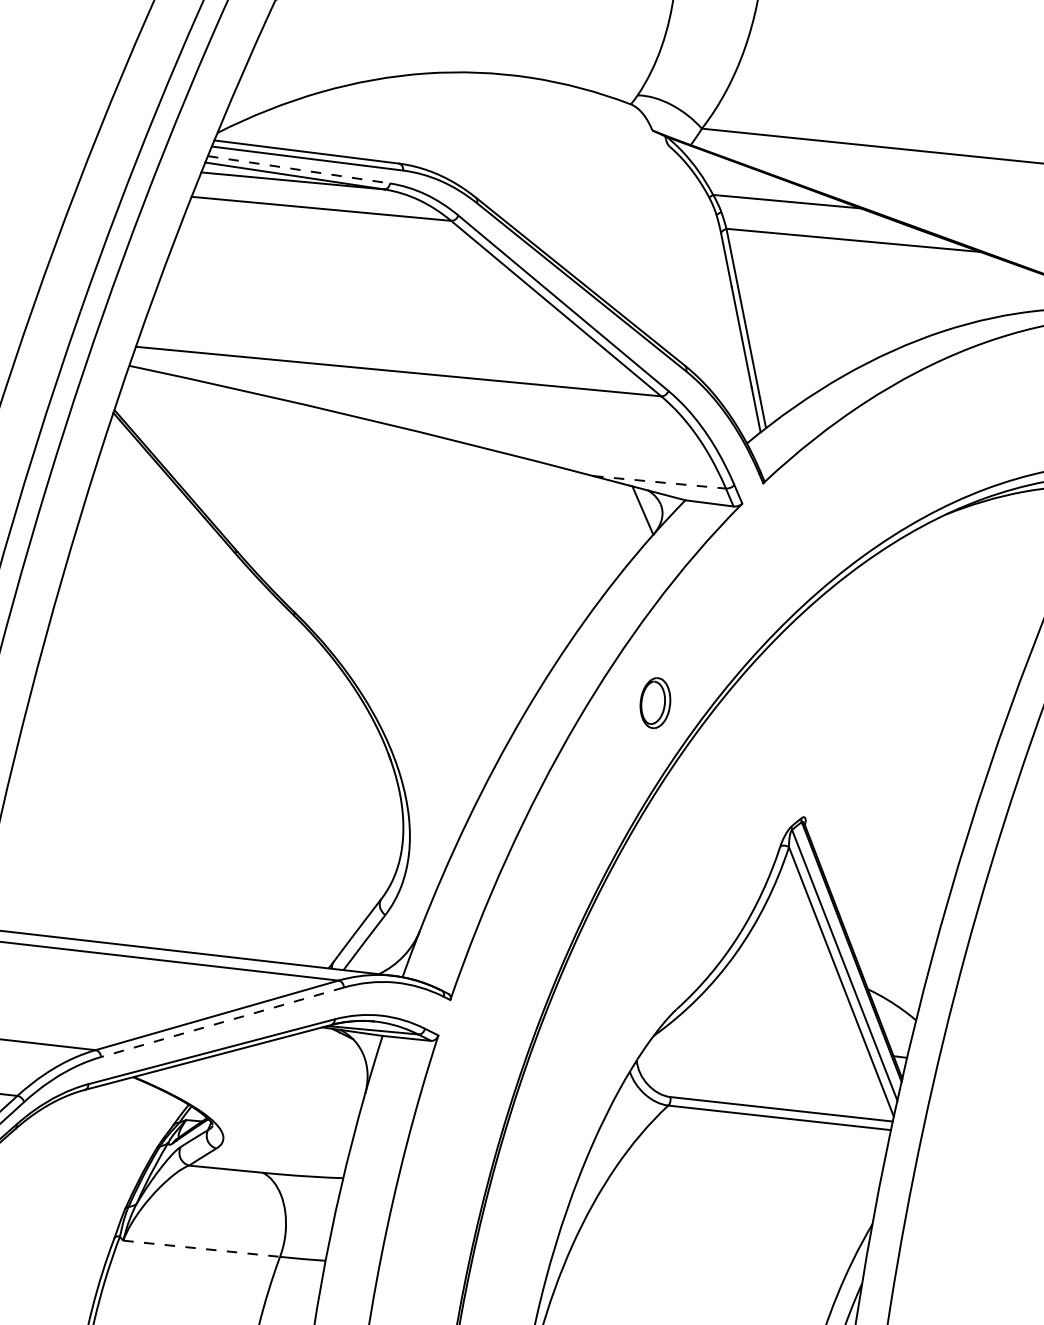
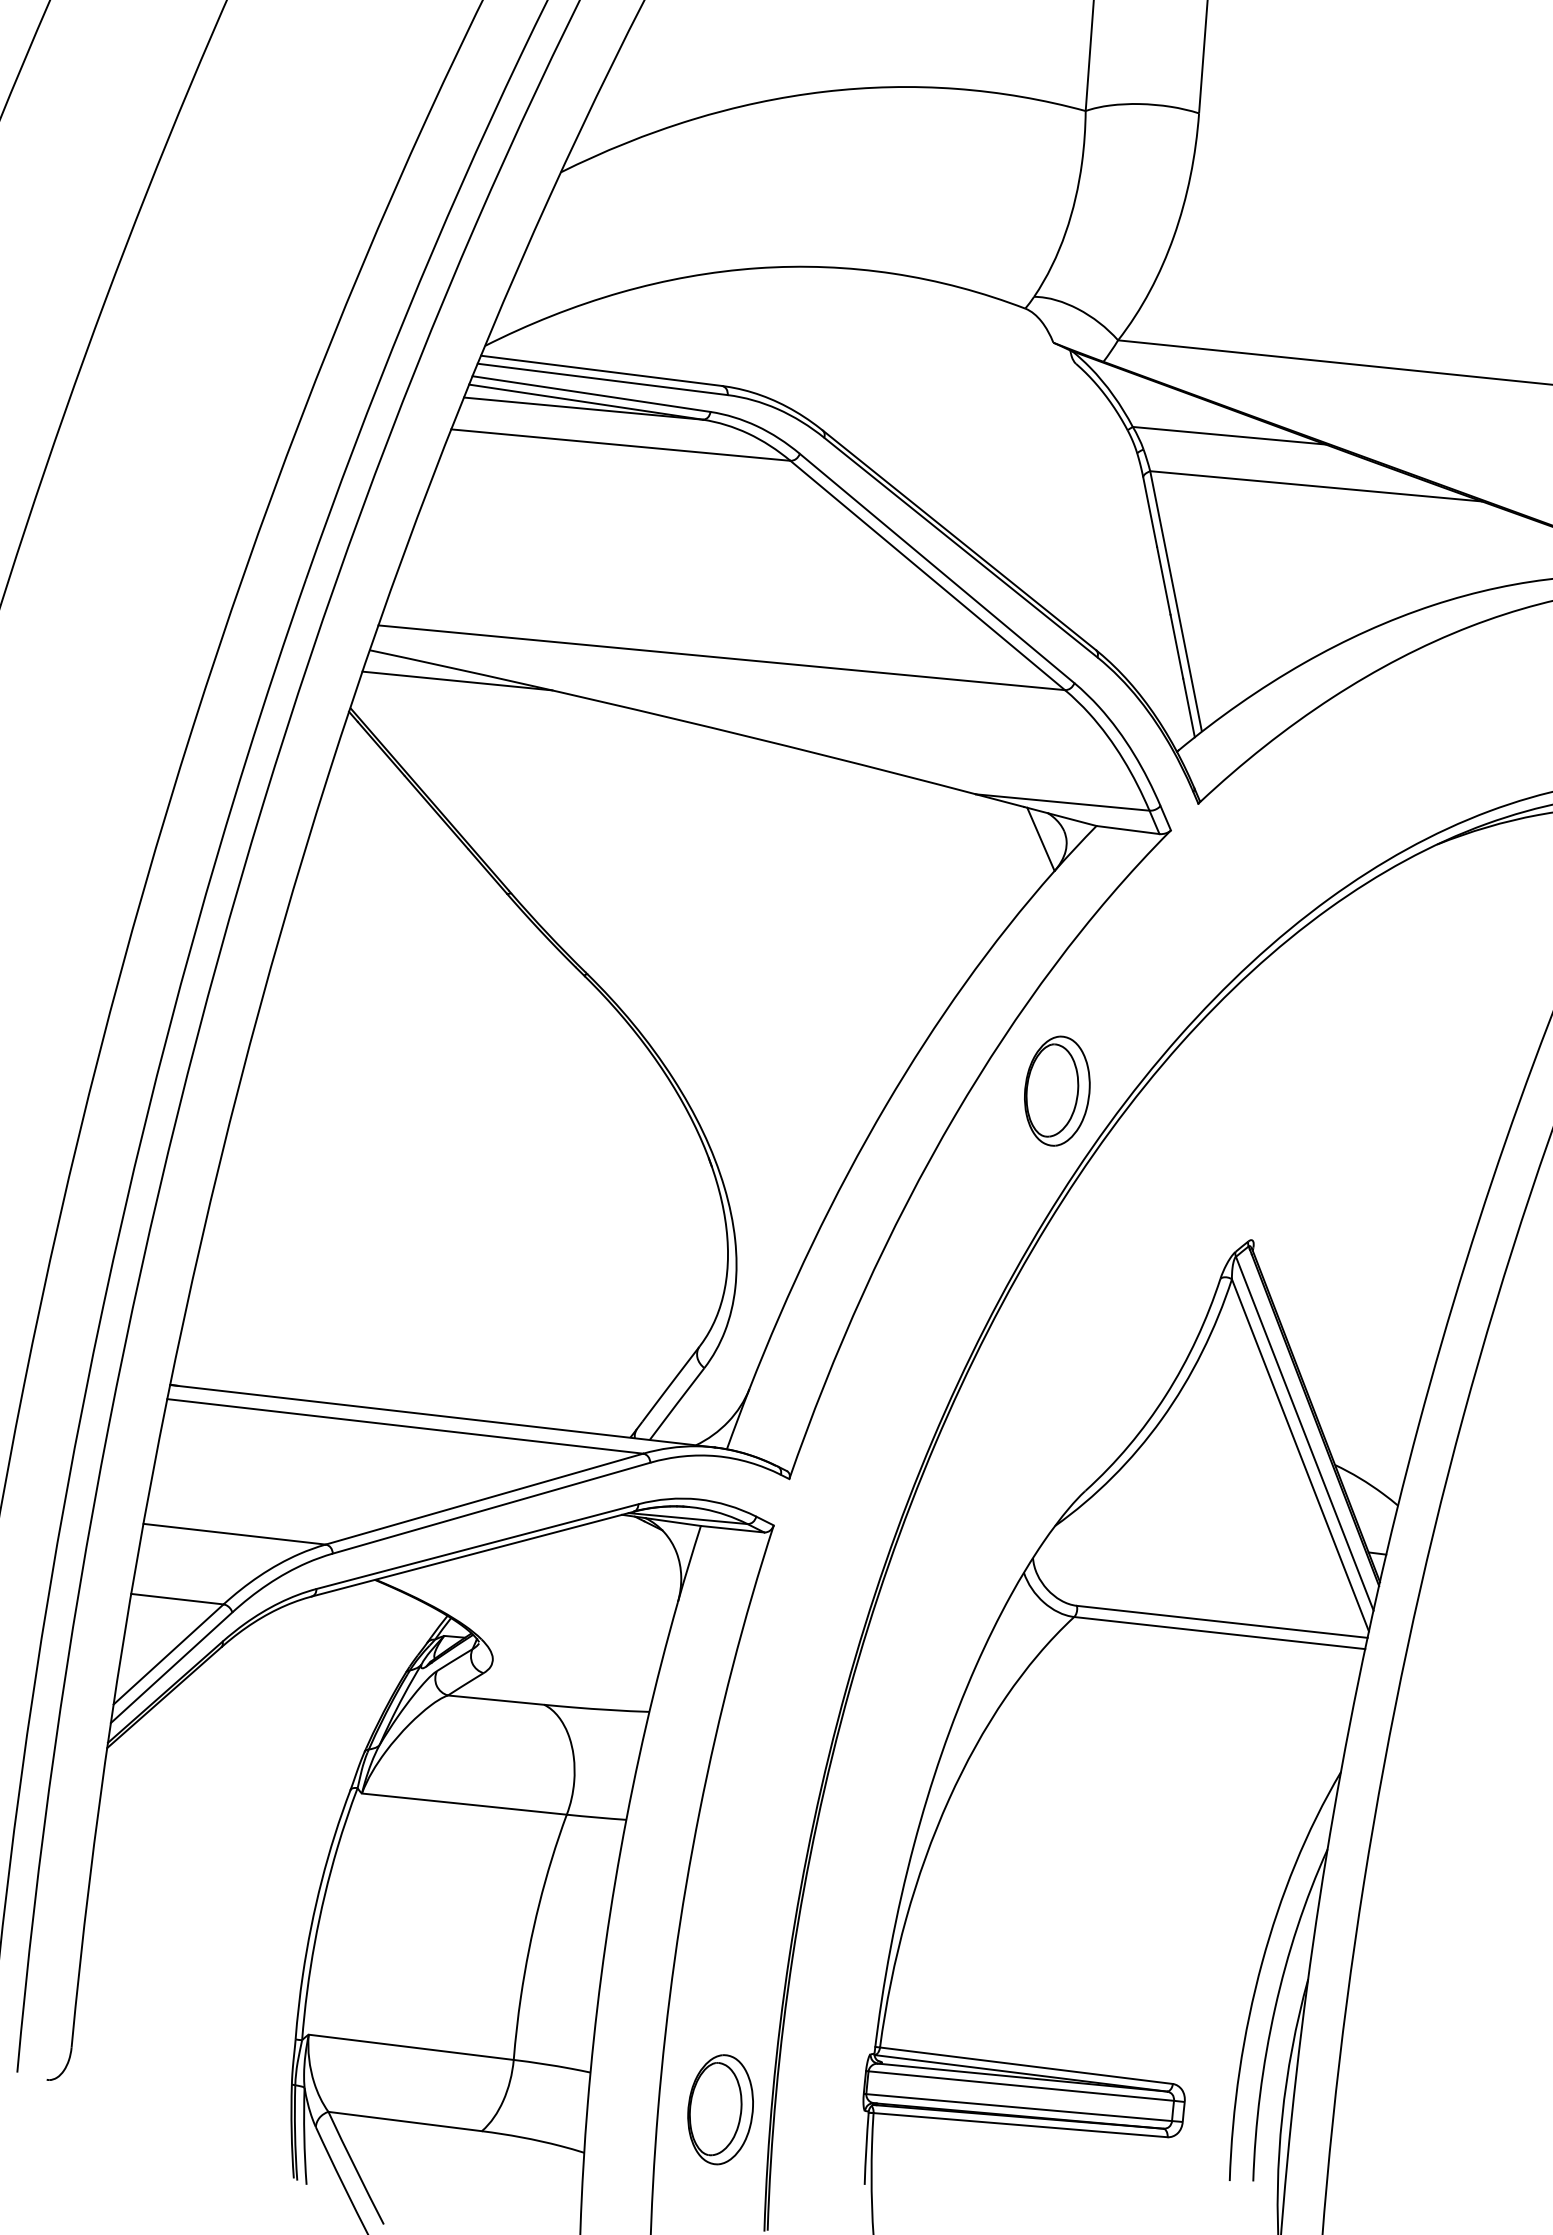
line: (299, 170) -> (592, 394), dashed -> solid
line: (196, 388) -> (457, 680), added
line: (660, 482) -> (1063, 802), dashed -> solid
part: (655, 702) -> (1057, 1090), size x1.67
line: (222, 1022) -> (491, 1508), dashed -> solid
line: (201, 1249) -> (464, 1804), dashed -> solid

